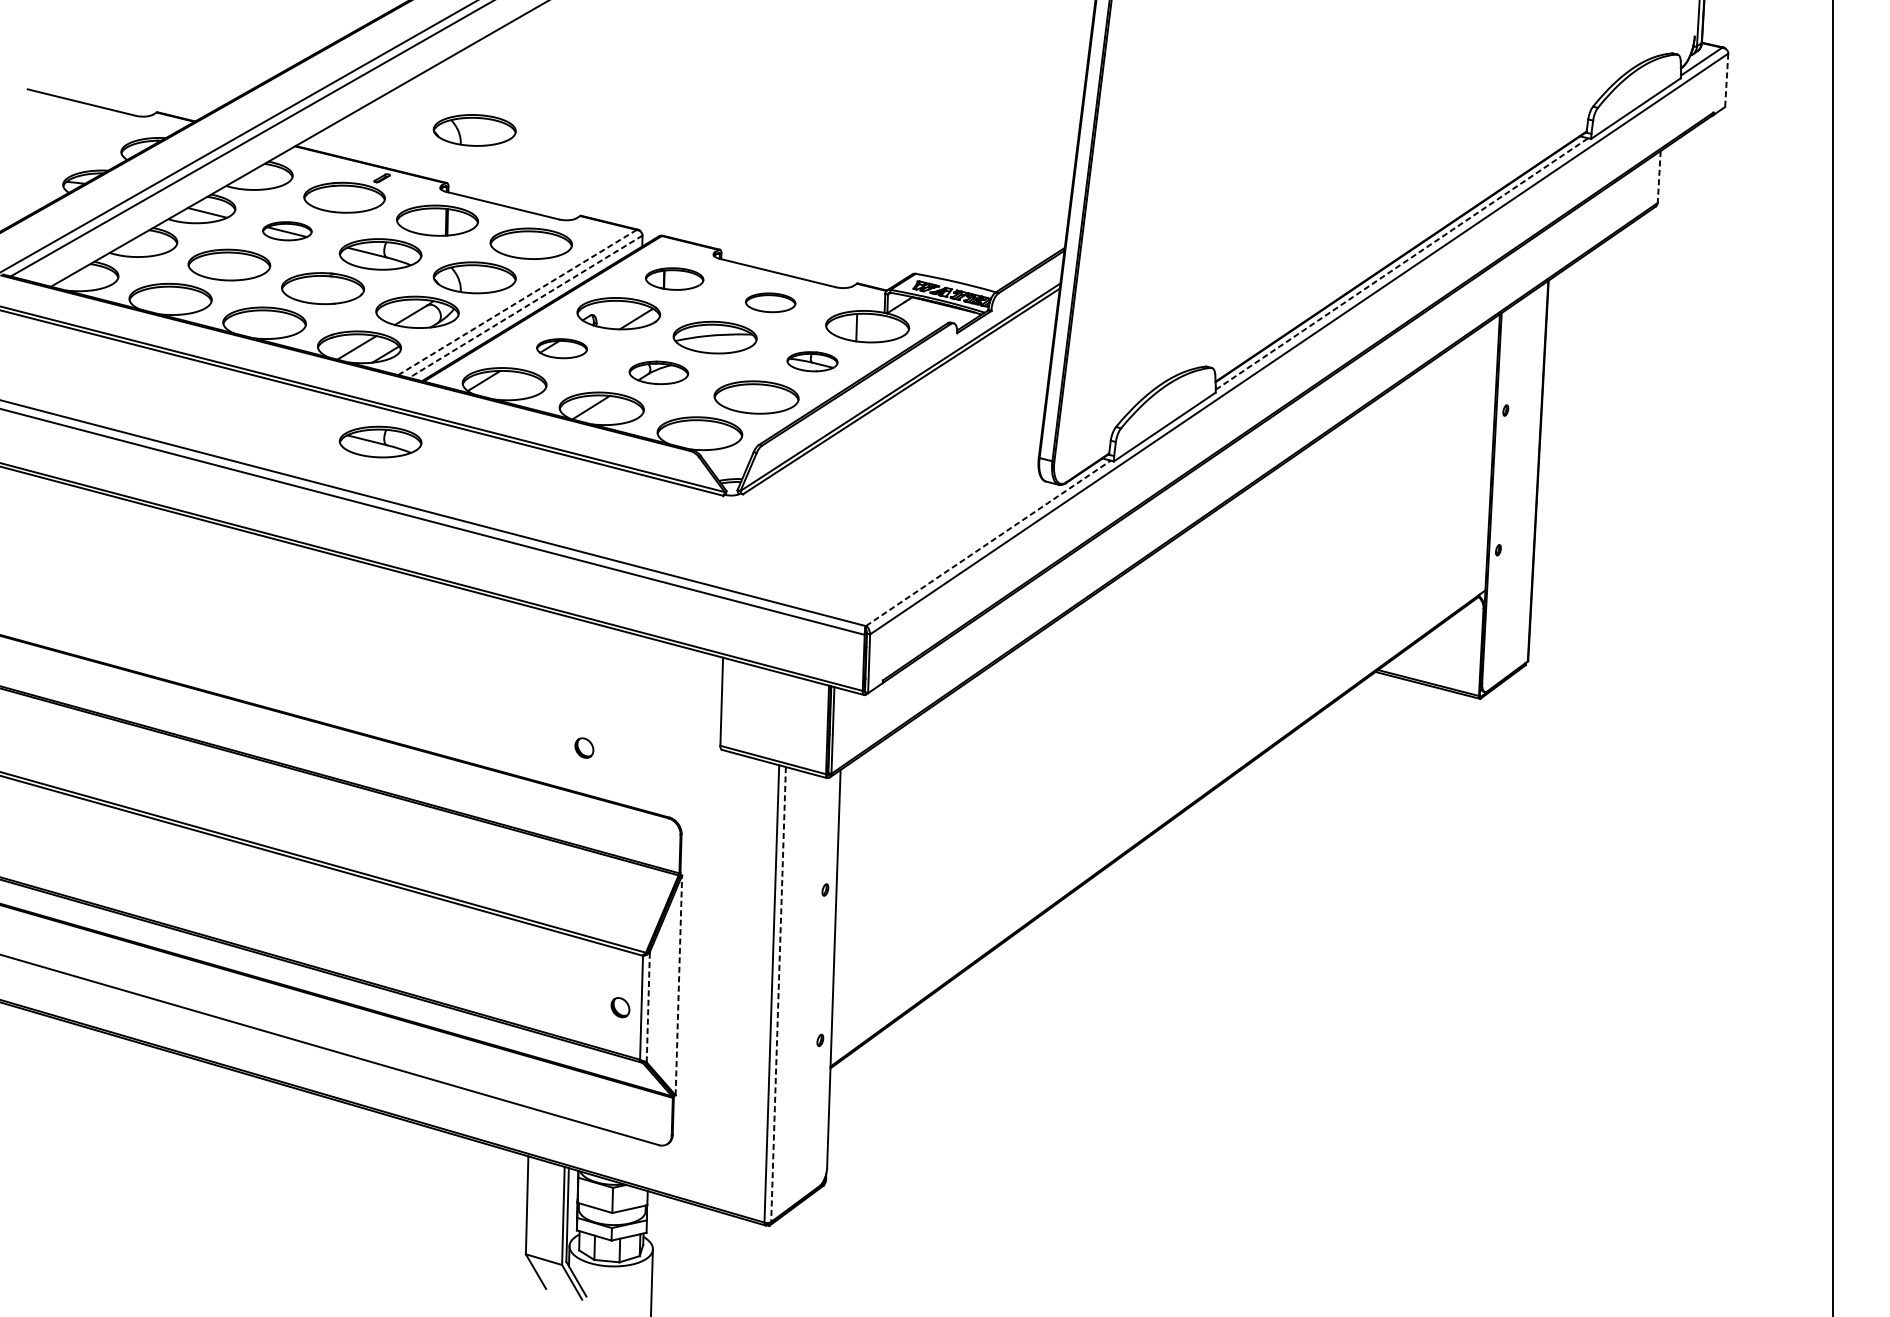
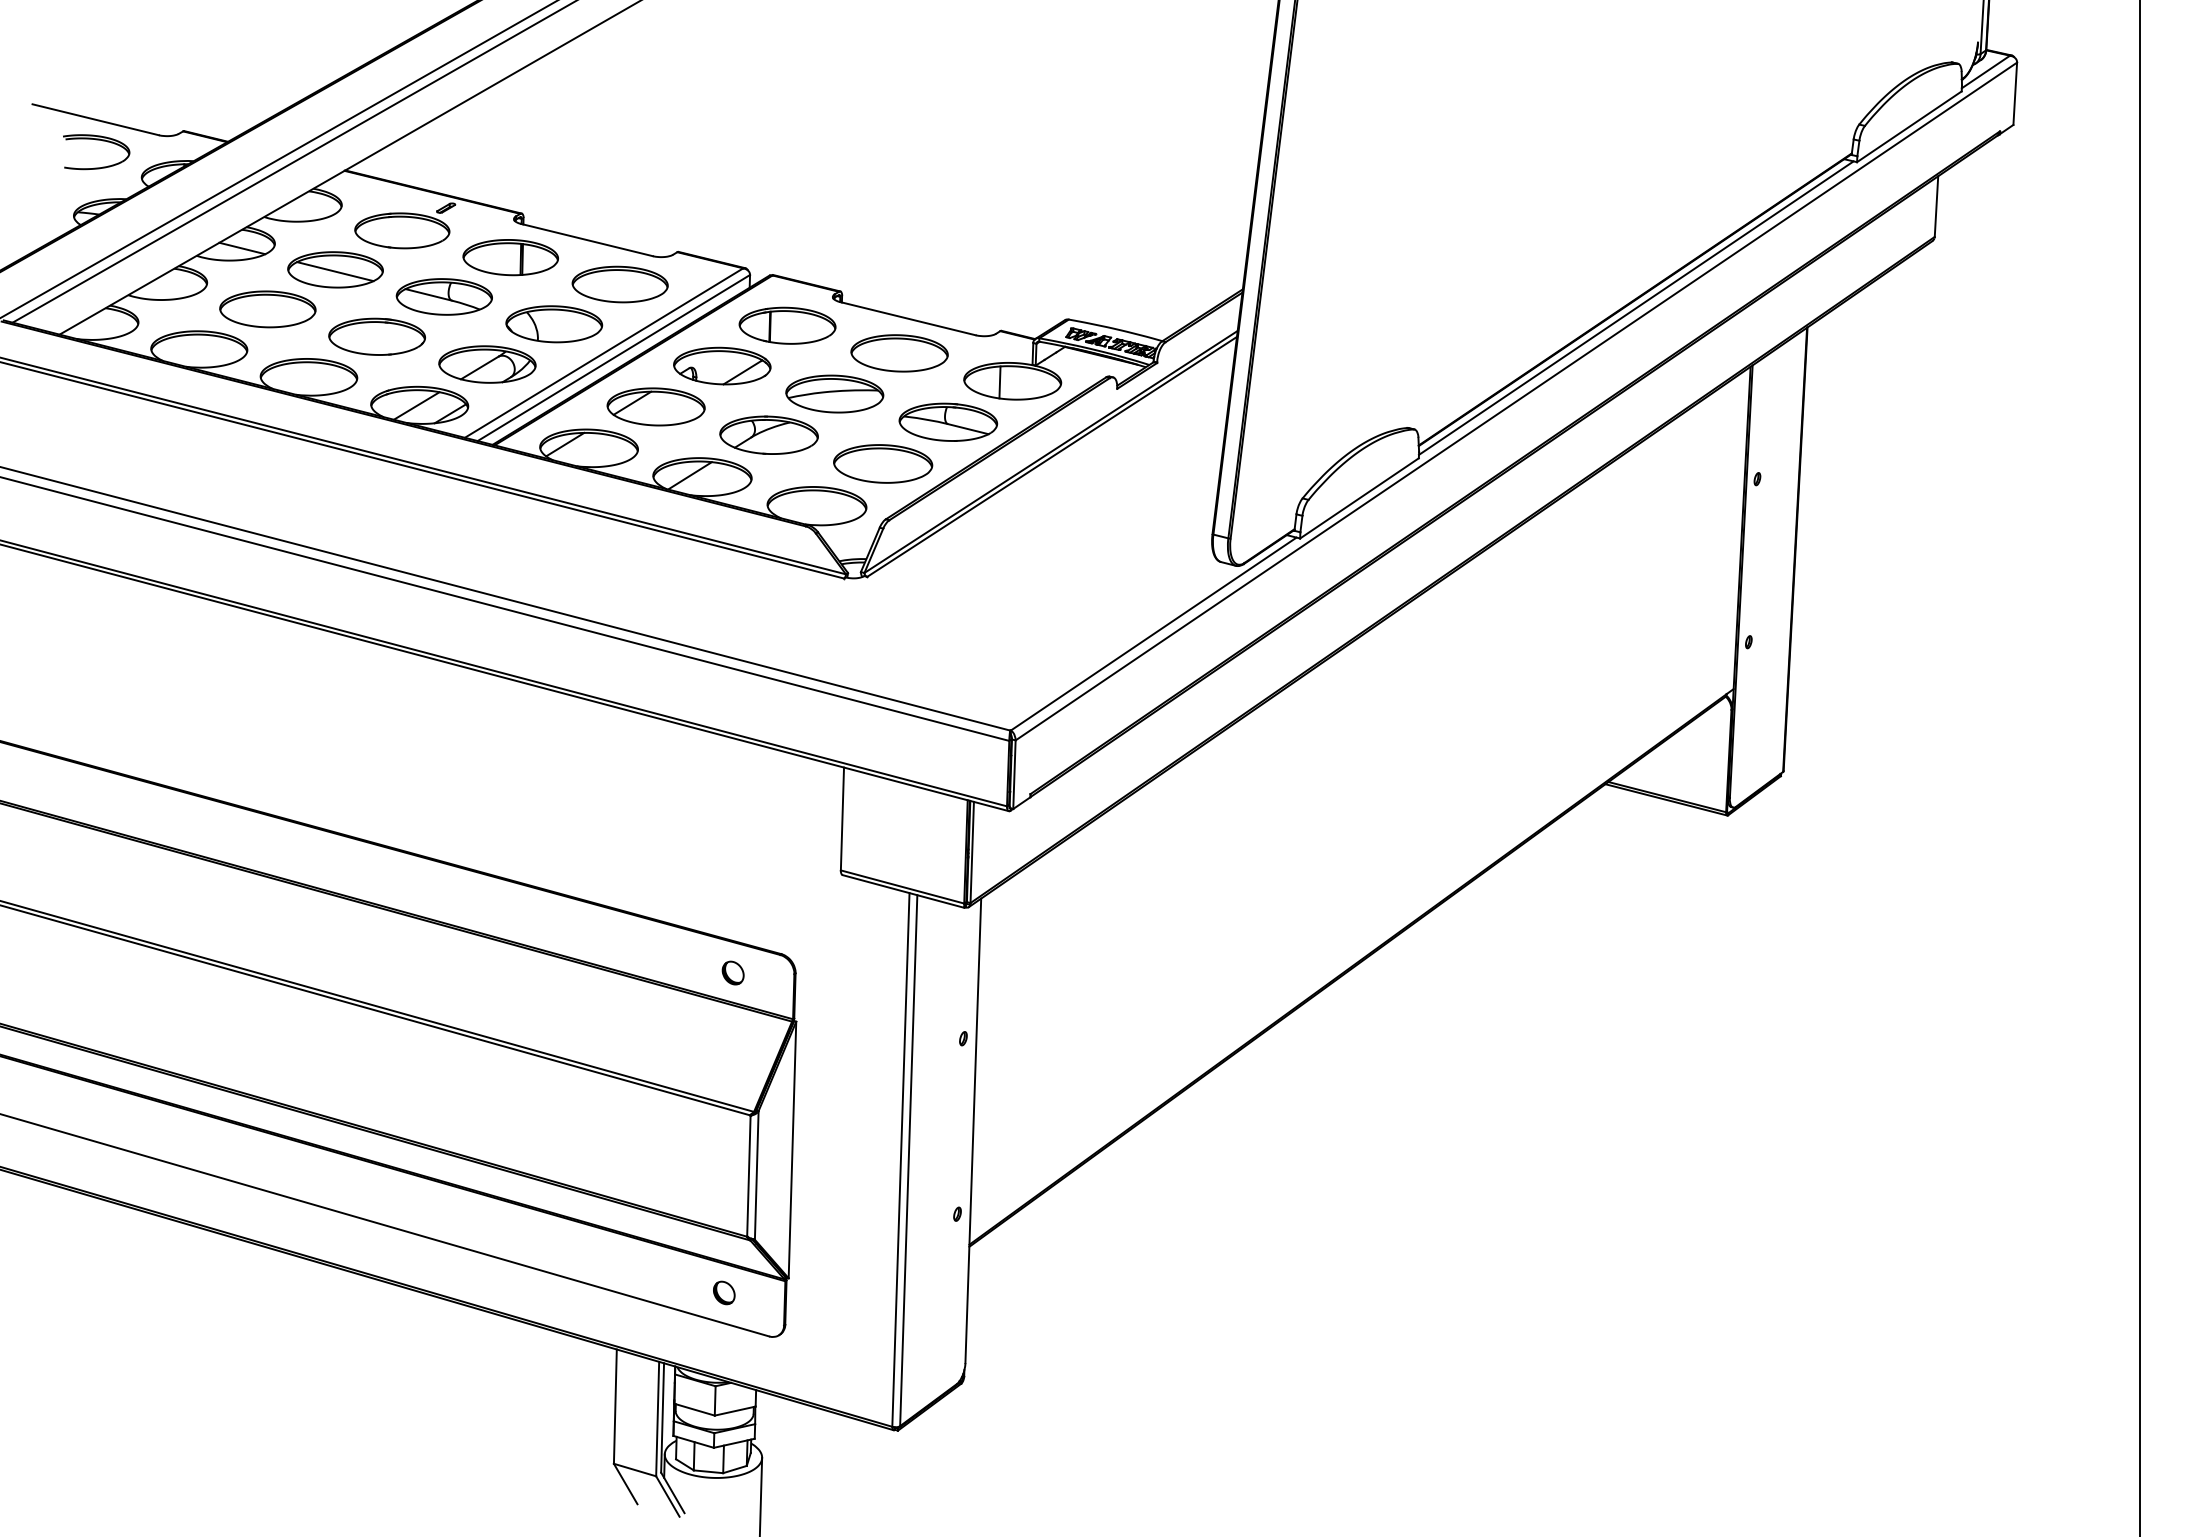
line: (1726, 80) -> (2015, 94), dashed -> solid
part: (82, 120) -> (96, 140), added
part: (474, 130) -> (554, 152), removed
line: (1659, 177) -> (1936, 207), dashed -> solid
part: (287, 230) -> (335, 269), size x1.67
line: (1402, 263) -> (1636, 307), dashed -> solid
part: (674, 278) -> (787, 325), size x1.43
line: (516, 302) -> (603, 353), dashed -> solid
part: (770, 302) -> (899, 353), size x1.67
line: (525, 307) -> (613, 358), dashed -> solid
part: (561, 348) -> (655, 406), size x1.67
part: (812, 361) -> (948, 421), size x1.67
part: (658, 372) -> (768, 434), size x1.43
part: (379, 441) -> (443, 515), removed
line: (989, 542) -> (1154, 633), dashed -> solid
part: (583, 747) -> (732, 972), moved
line: (678, 984) -> (792, 1149), dashed -> solid
line: (778, 994) -> (908, 1160), dashed -> solid
line: (648, 1006) -> (756, 1174), dashed -> solid
part: (620, 1007) -> (724, 1292), moved

